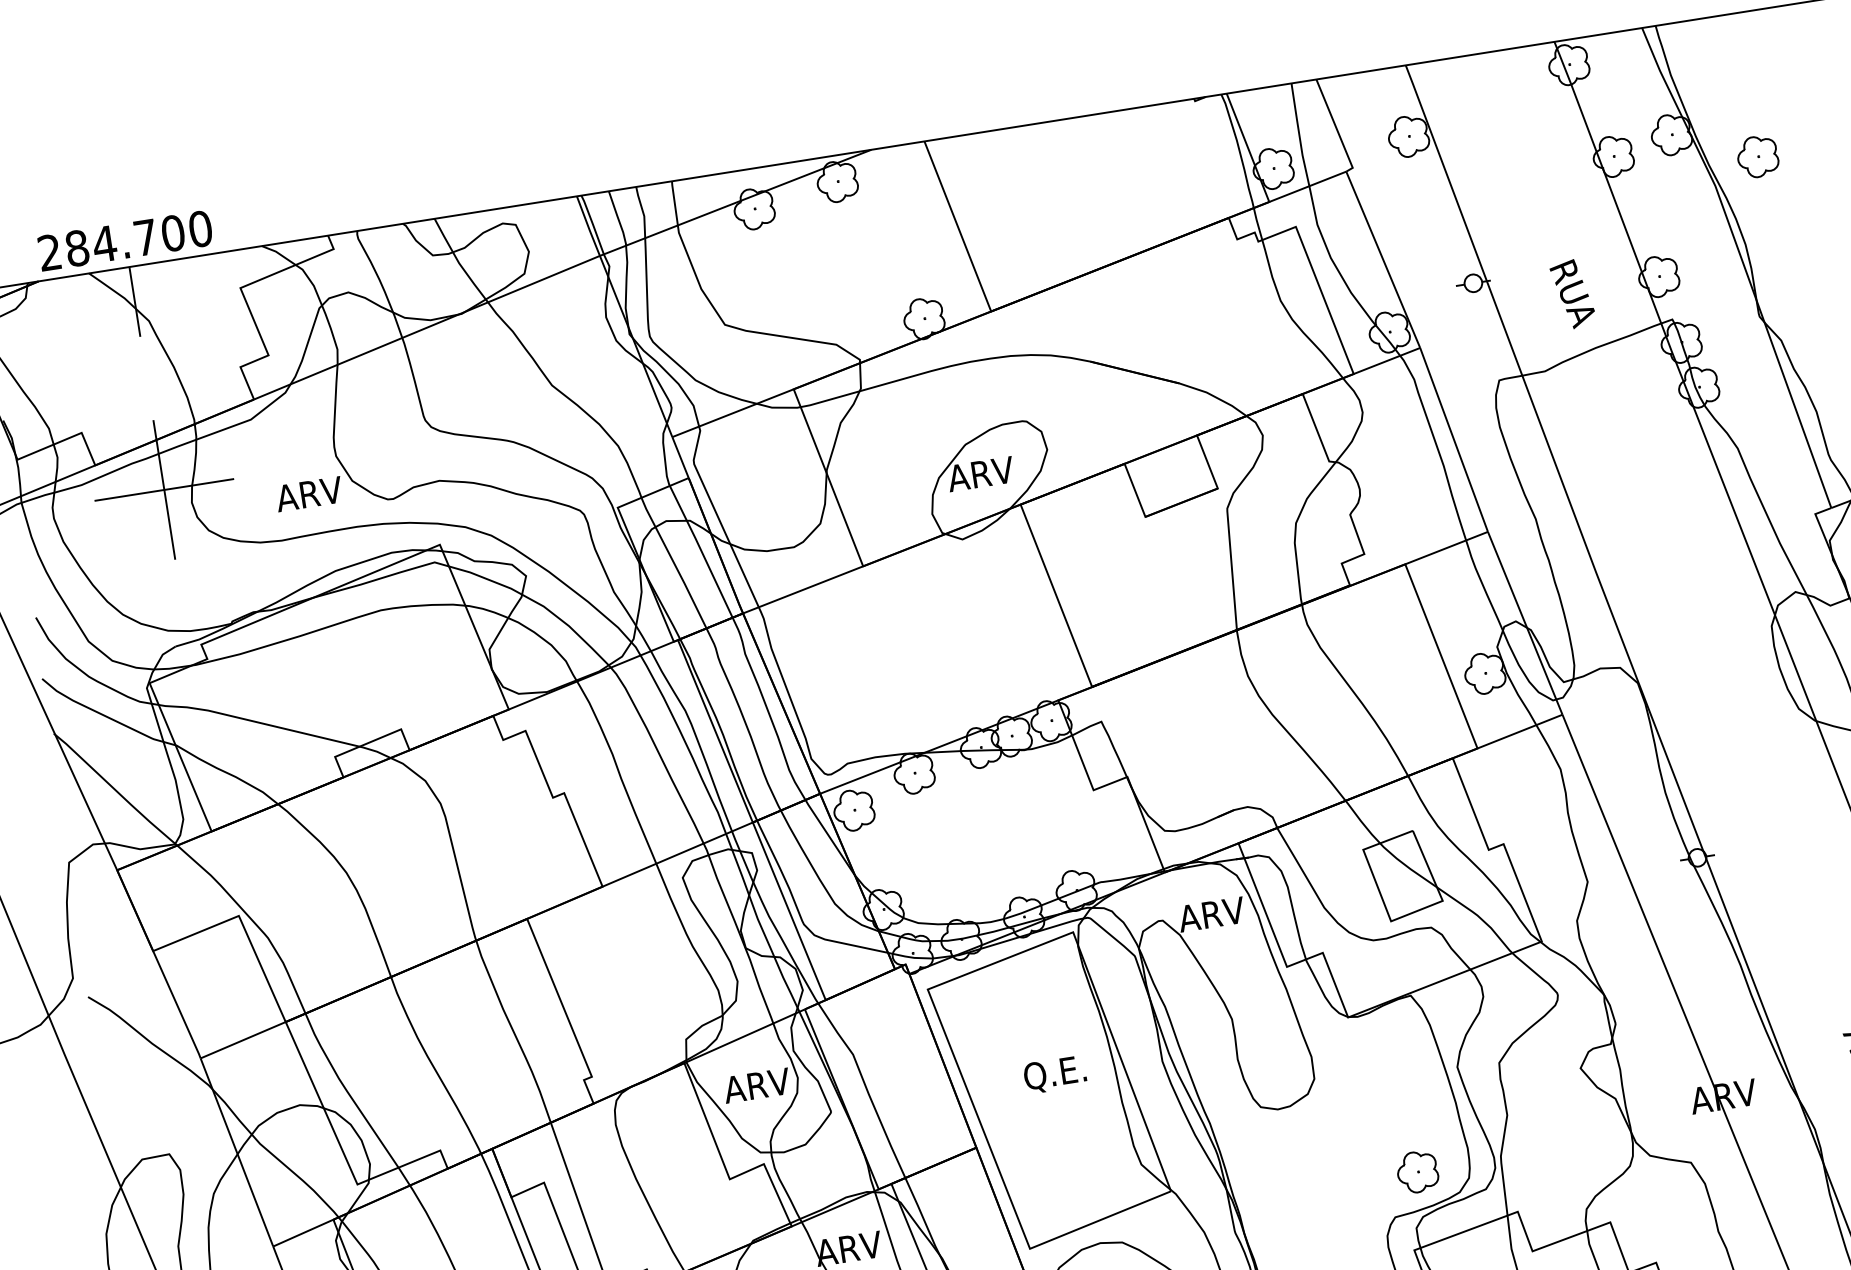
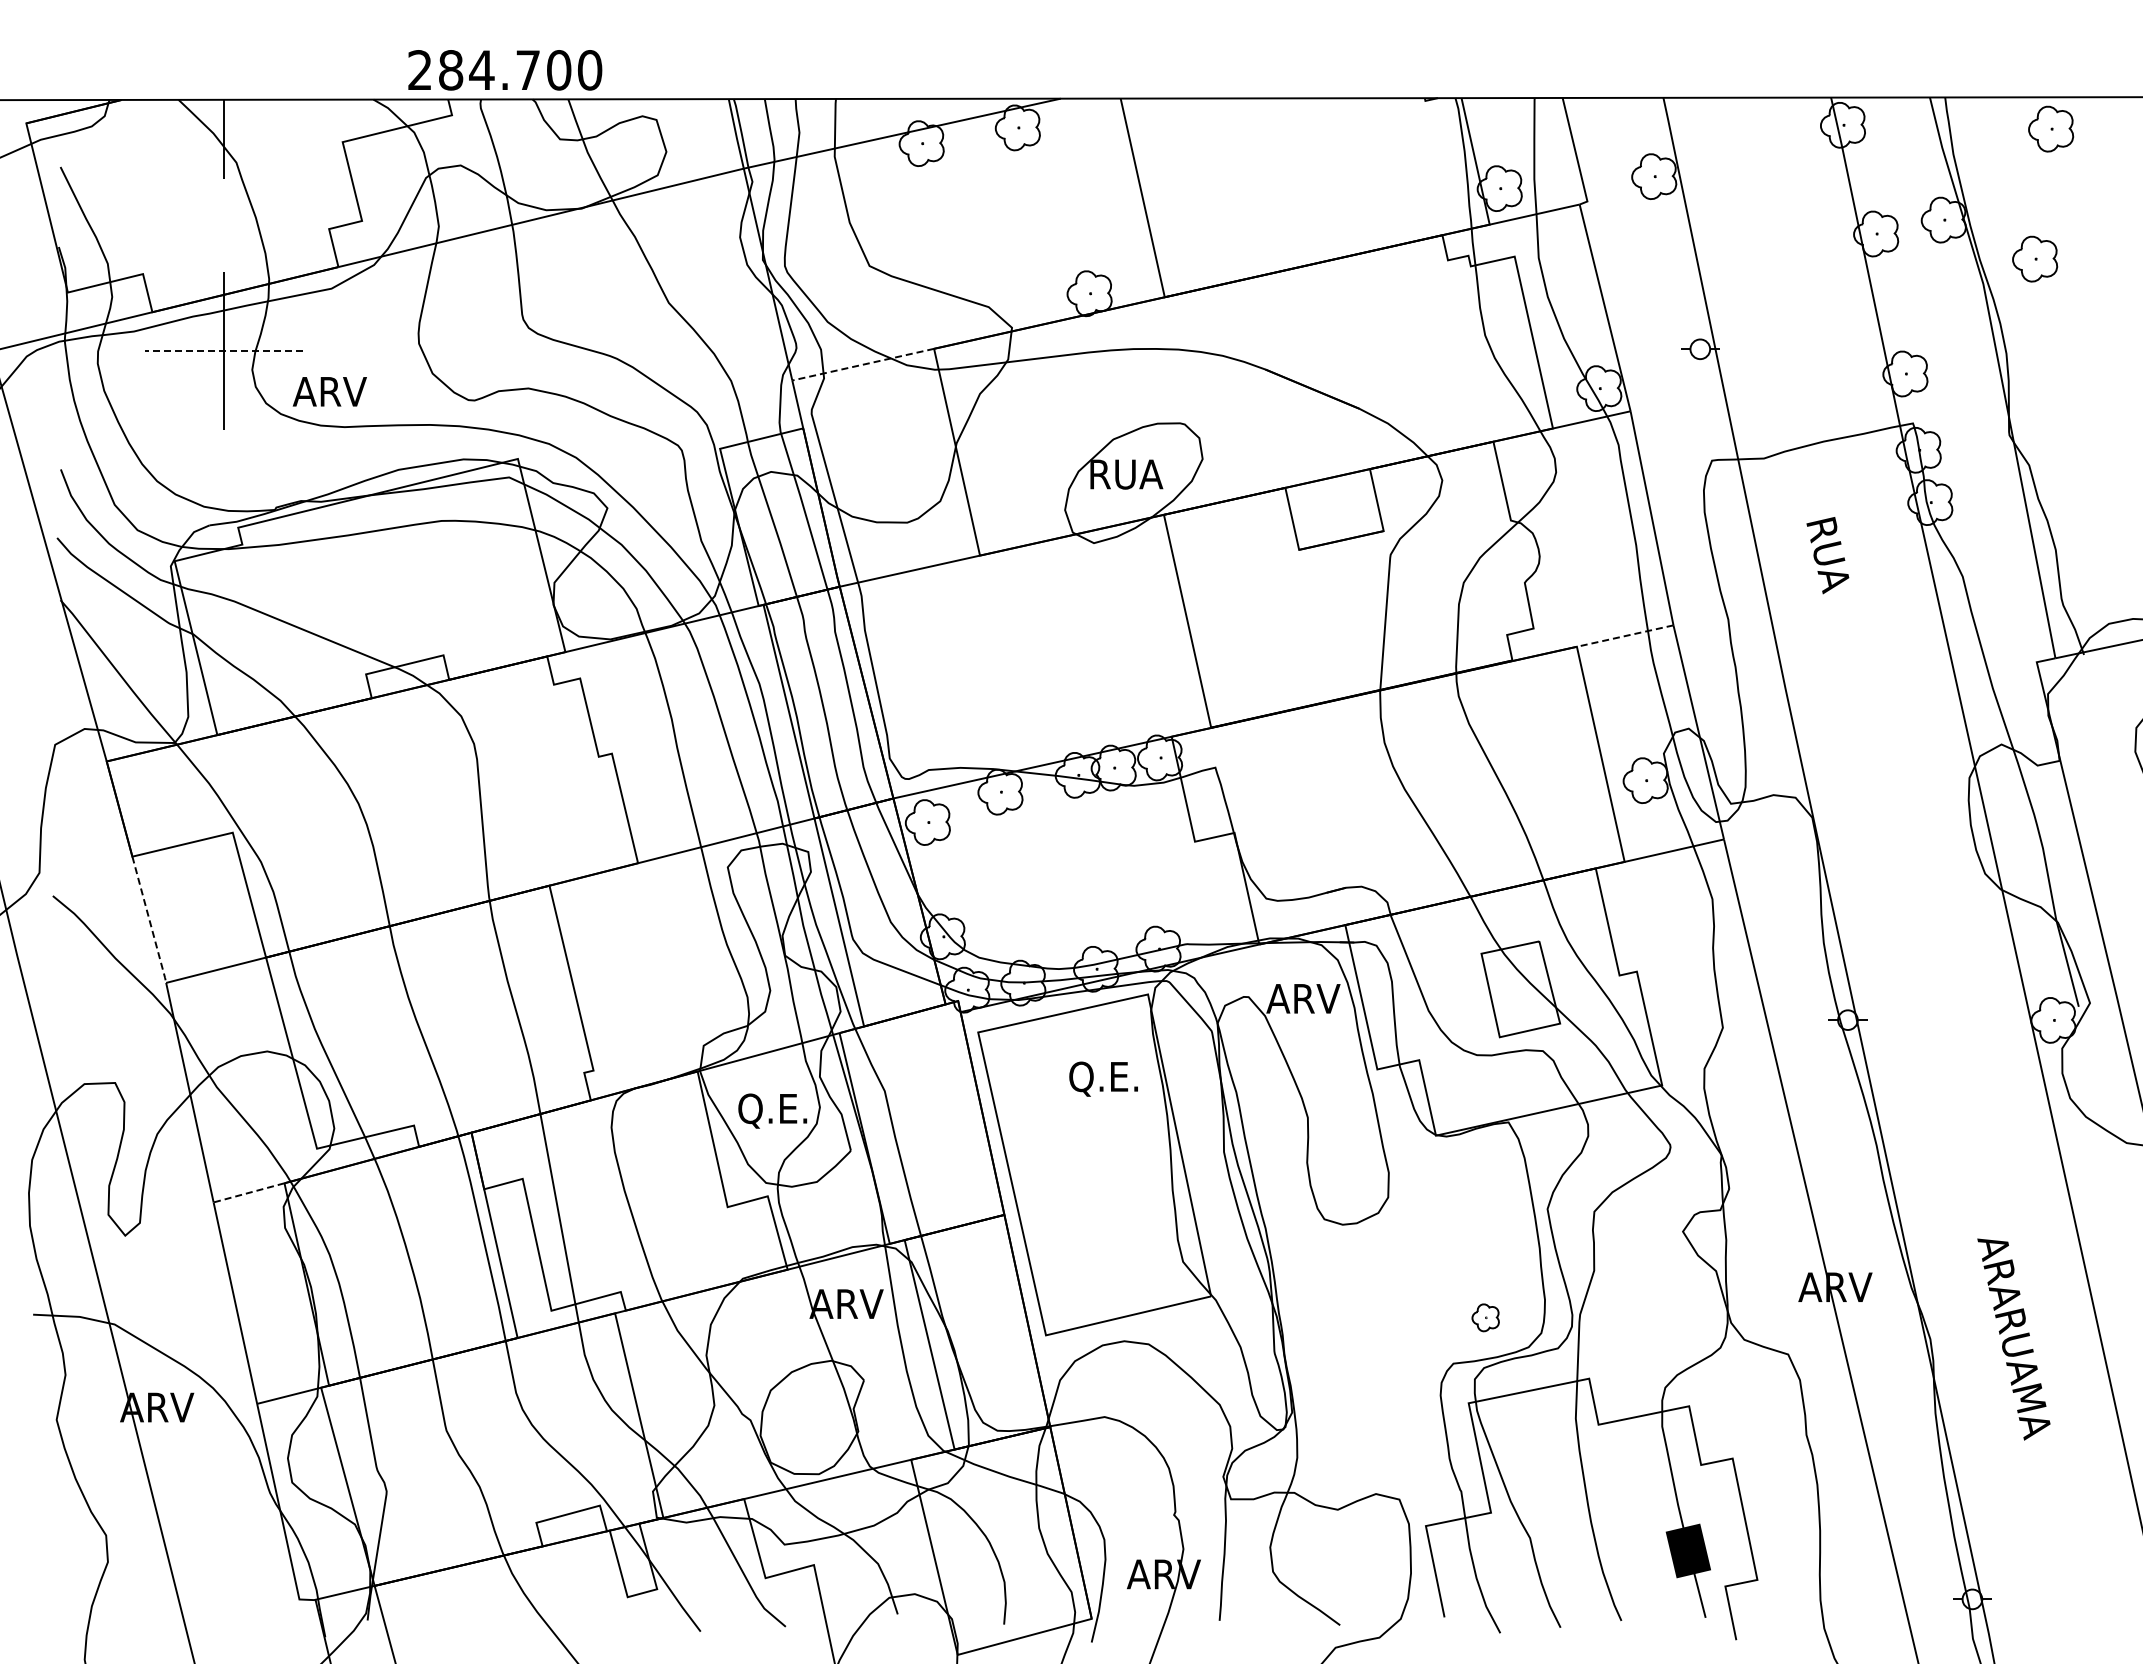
part: (1754, 38) -> (2051, 128), added
text: (125, 240) -> (505, 70), moved
text: (1572, 294) -> (1827, 555), moved
line: (733, 413) -> (863, 364), solid -> dashed
text: (980, 474) -> (1125, 474), ARV -> RUA
line: (164, 490) -> (224, 351), solid -> dashed
text: (308, 494) -> (329, 391), moved
line: (1446, 548) -> (1624, 636), solid -> dashed
line: (177, 1006) -> (149, 921), solid -> dashed
text: (1054, 1074) -> (1103, 1078), moved
text: (757, 1087) -> (773, 1110), ARV -> Q.E.
part: (1417, 1171) -> (1485, 1317), size x0.6
line: (303, 1232) -> (249, 1192), solid -> dashed

